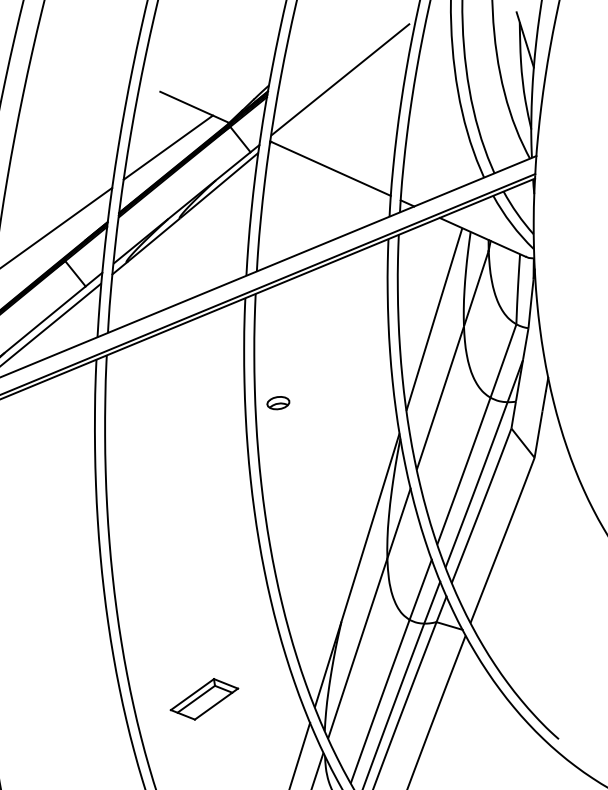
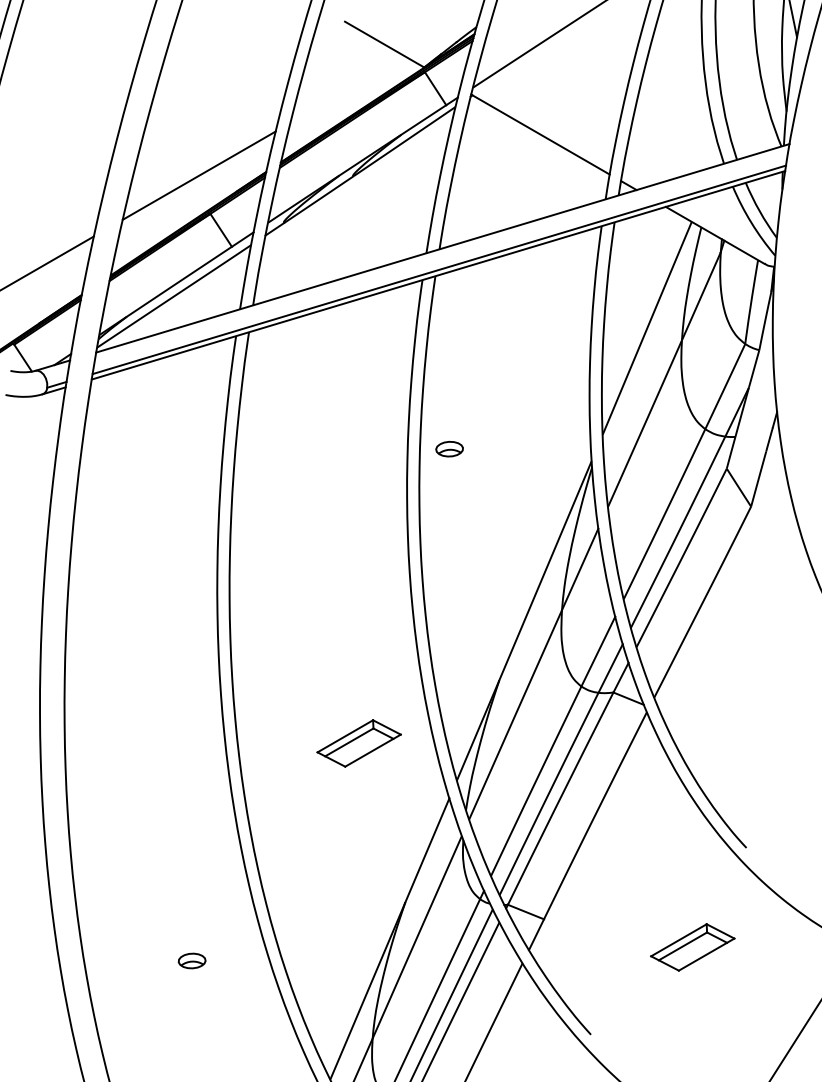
line: (167, 147) -> (347, 89), removed
part: (278, 403) -> (449, 449), moved
part: (203, 699) -> (358, 743), moved

